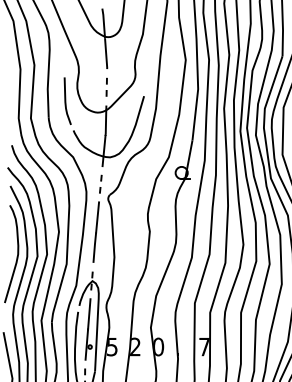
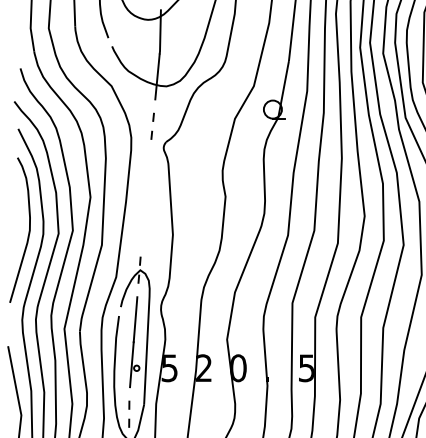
line: (95, 231) -> (144, 196), removed
text: (204, 347) -> (306, 368), 7 -> 5

